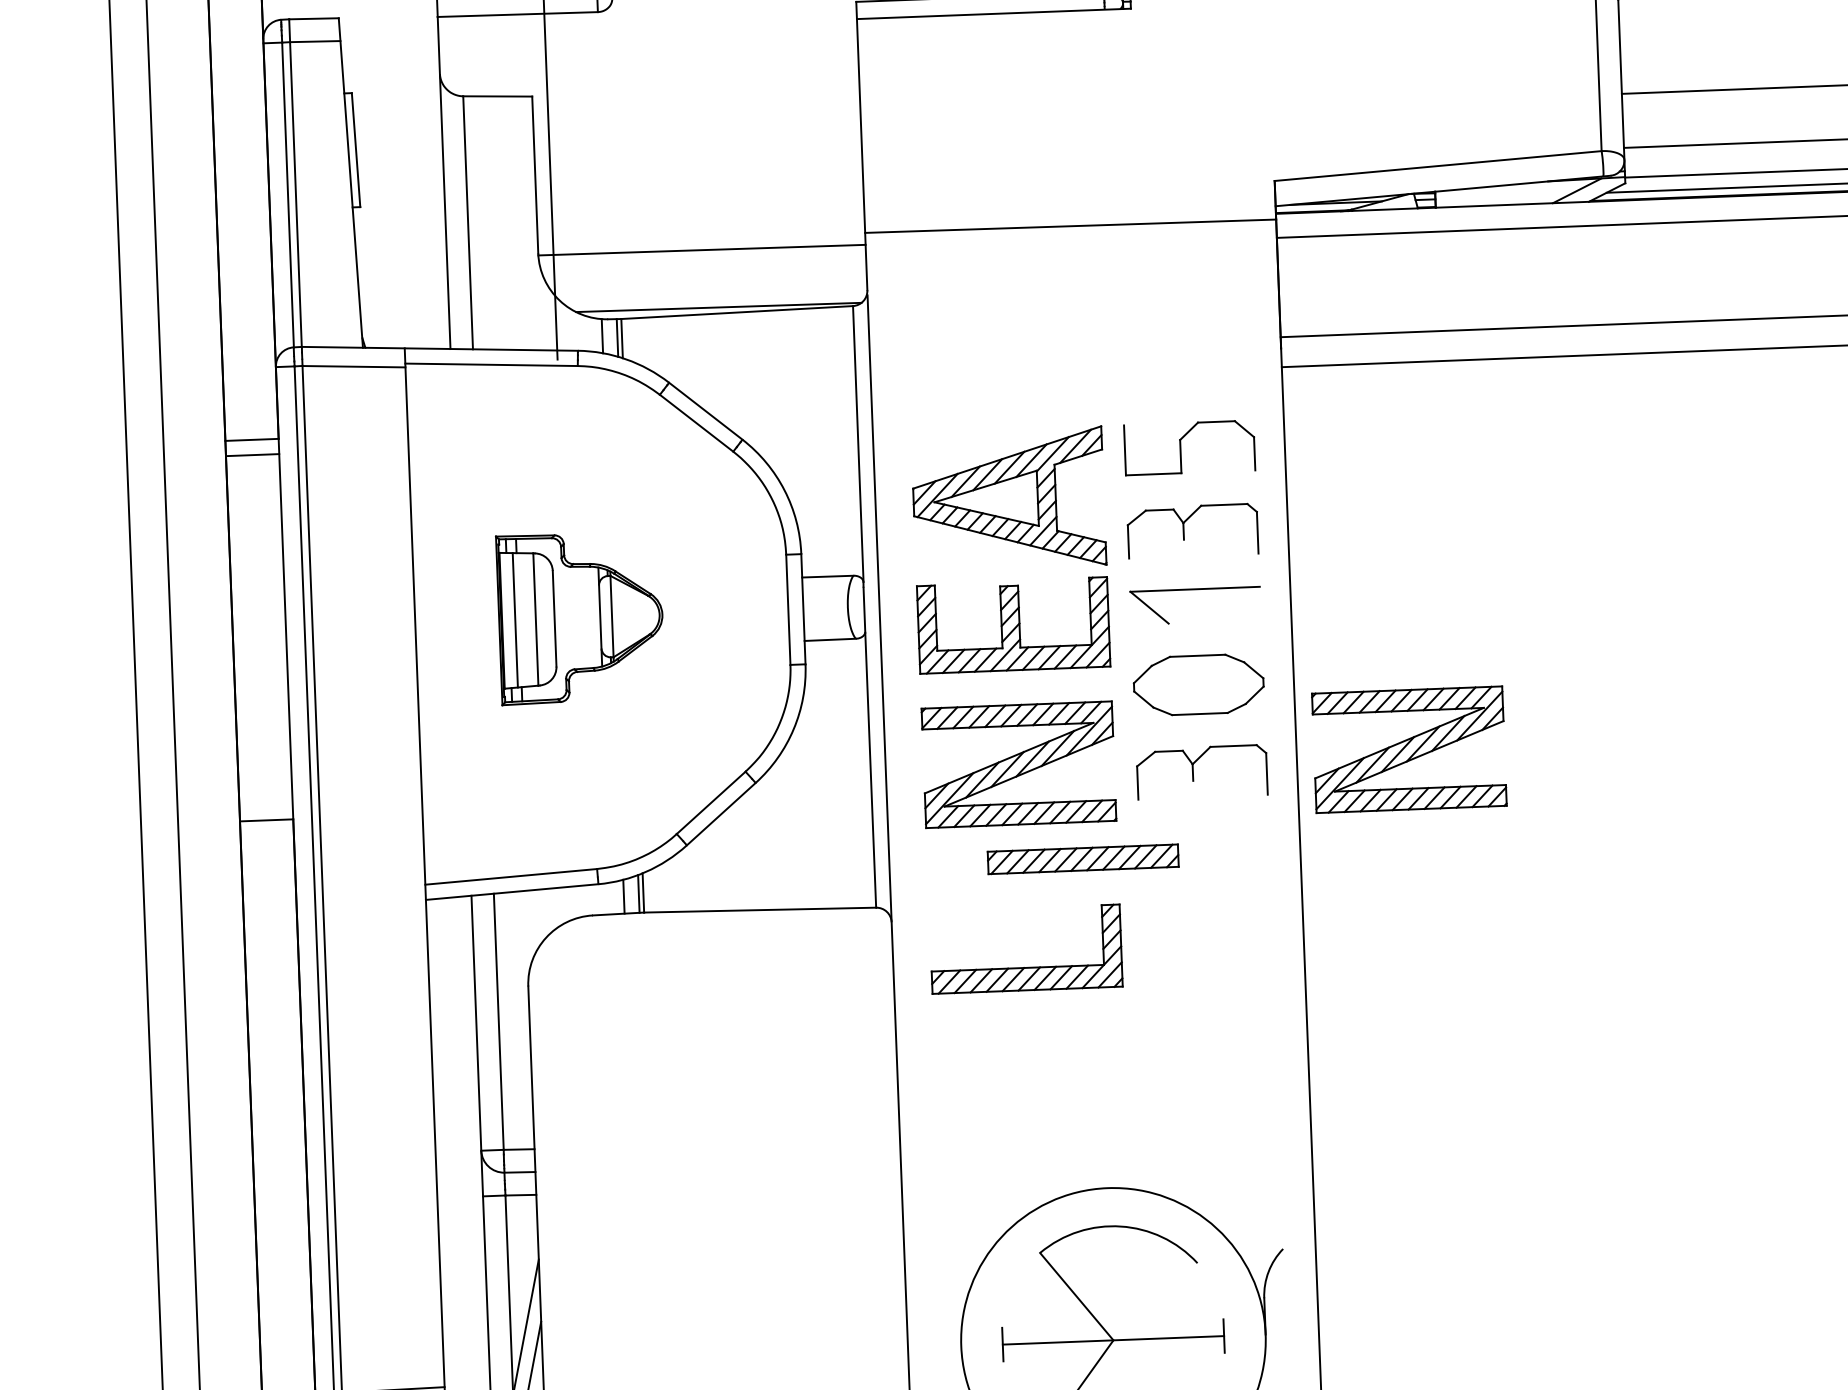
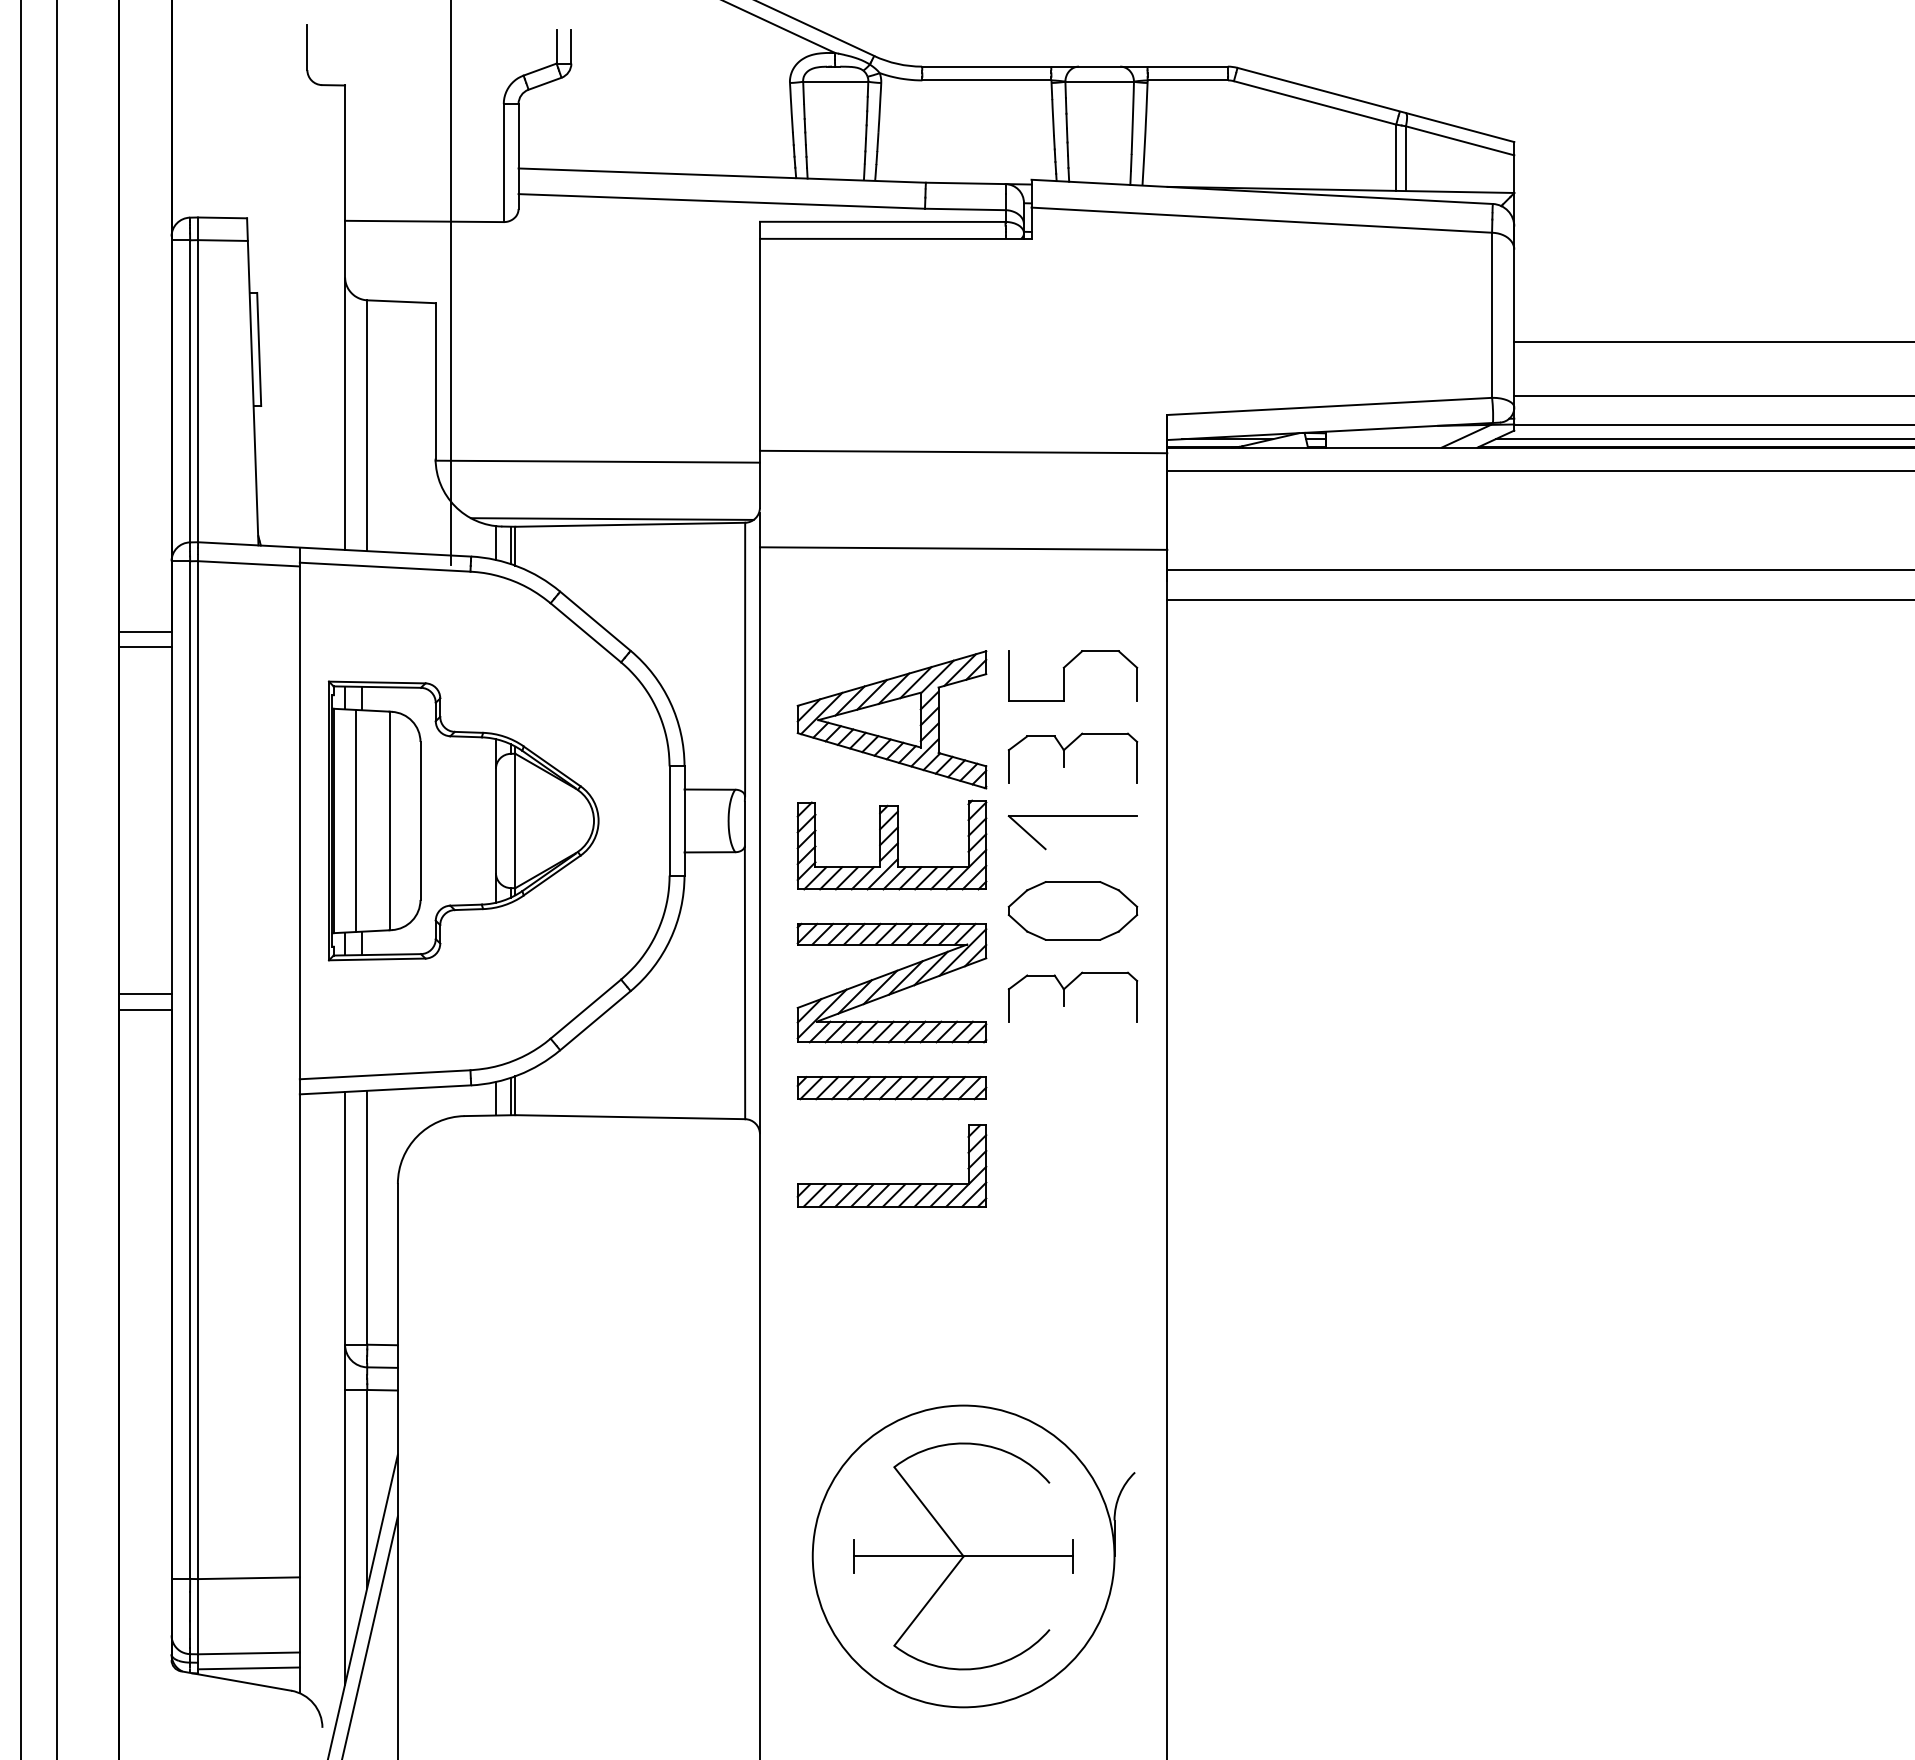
line: (1074, 323) -> (963, 548), added
part: (580, 617) -> (463, 820), size x1.67
part: (1408, 749) -> (1278, 982), removed
line: (265, 805) -> (144, 994), added
part: (1082, 859) -> (891, 1088), moved

